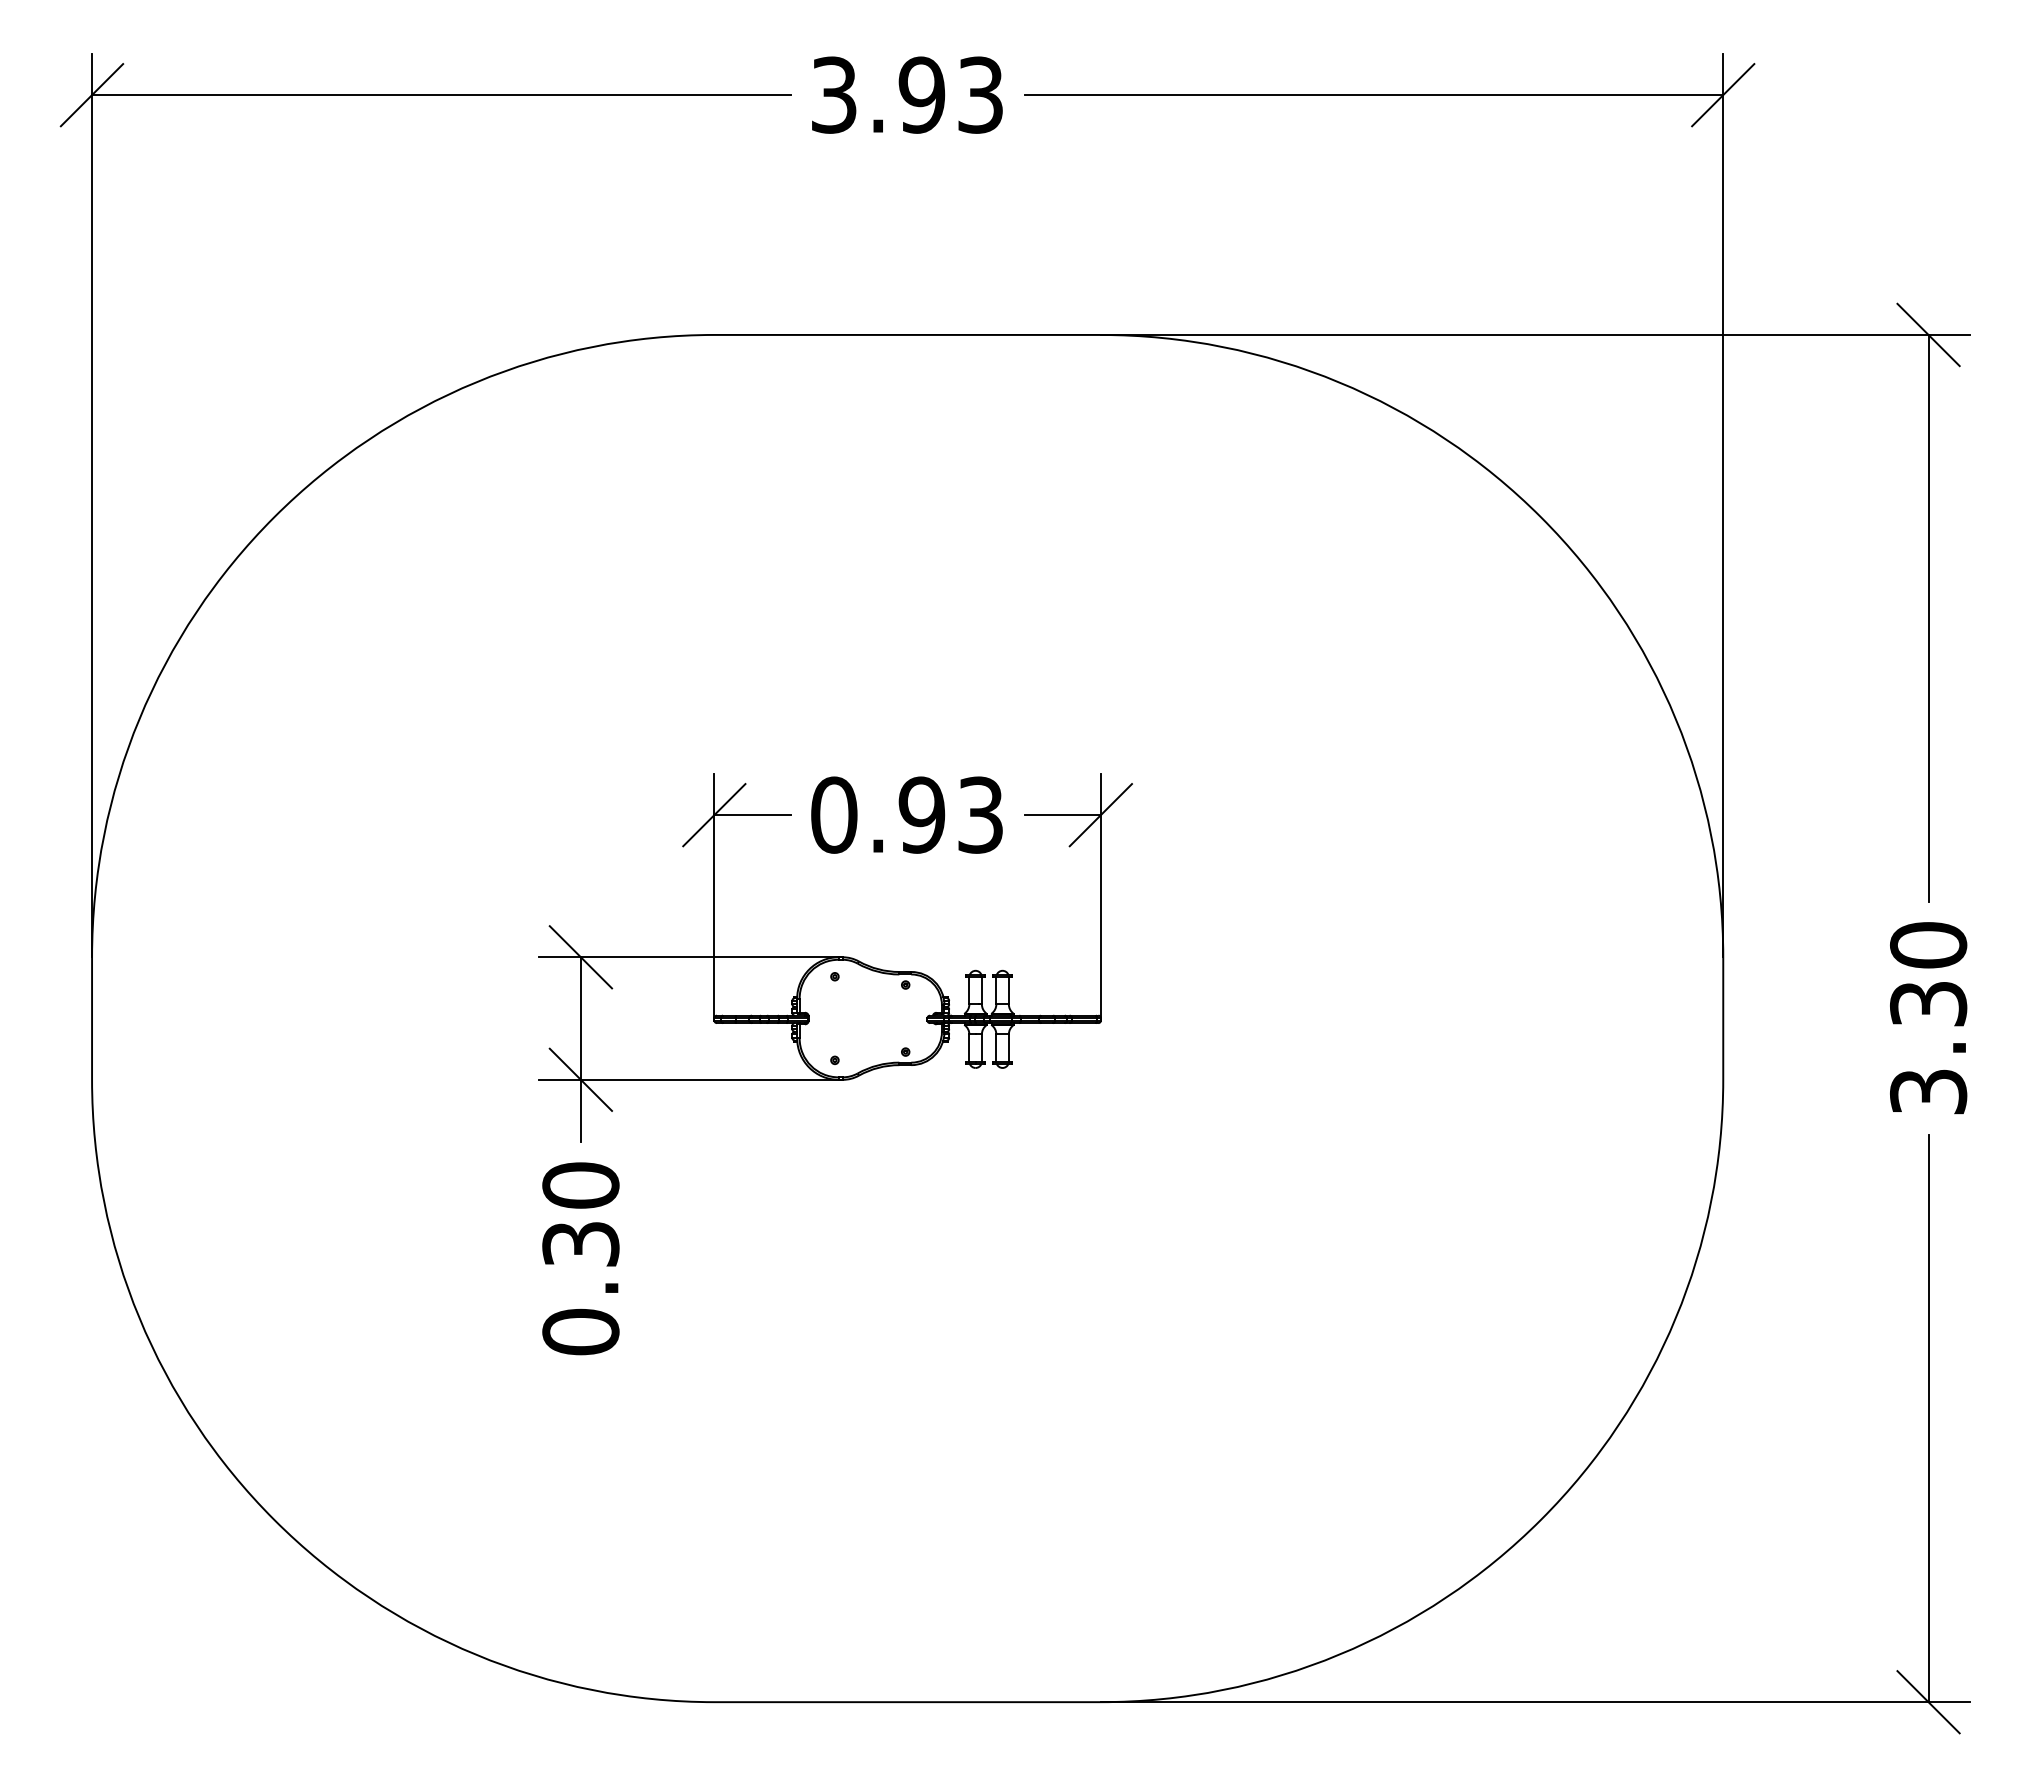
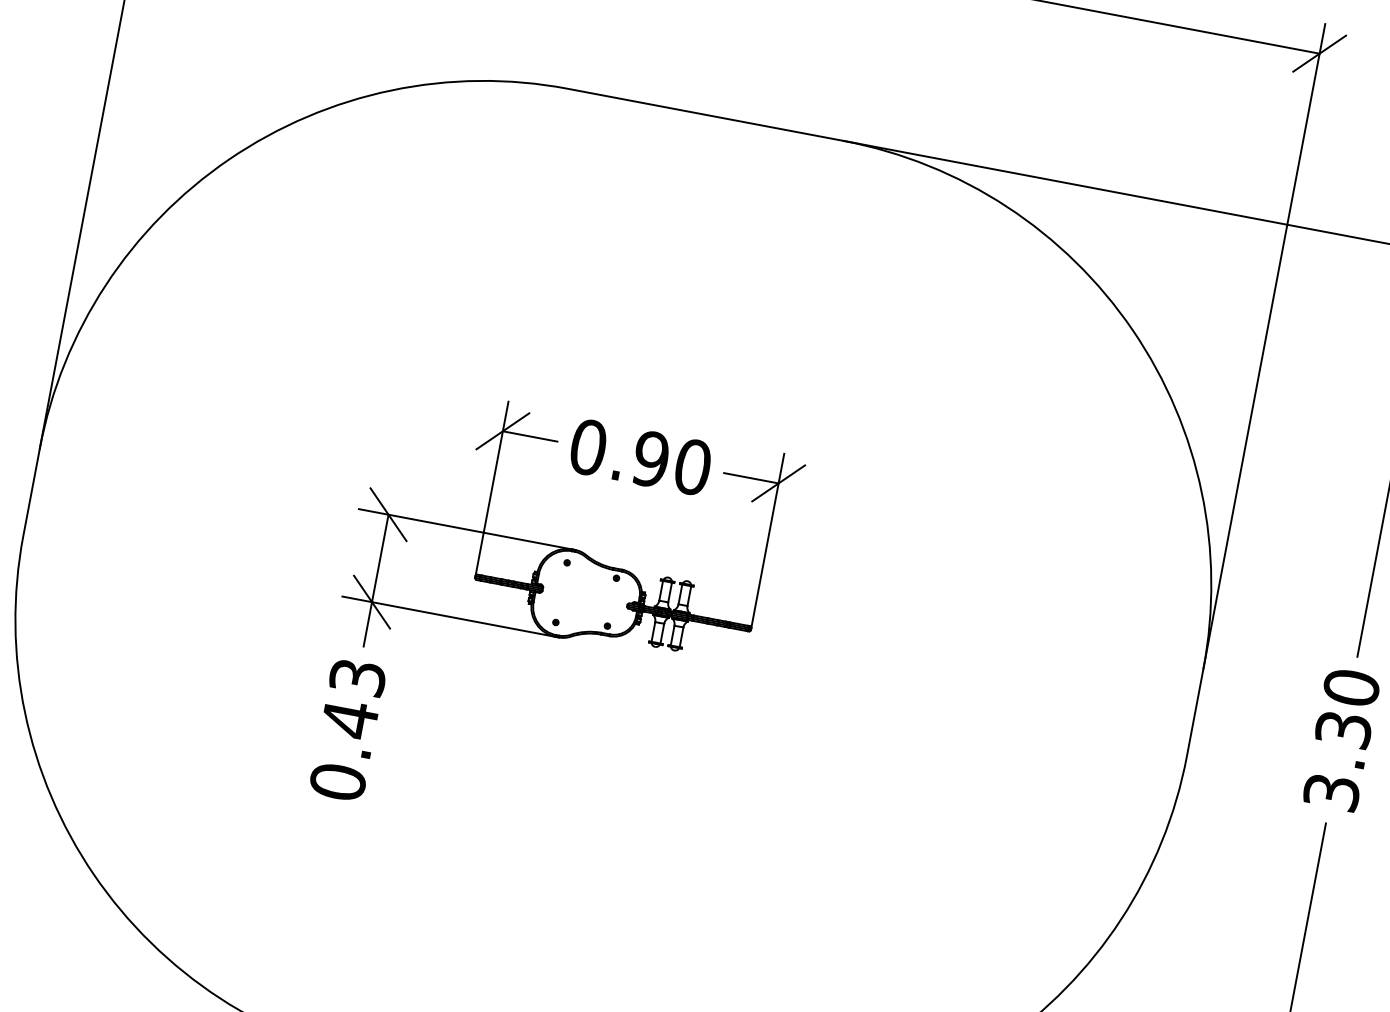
text: (980, 814) -> (692, 466), 0.93 -> 0.90
text: (580, 1215) -> (353, 698), 0.30 -> 0.43

